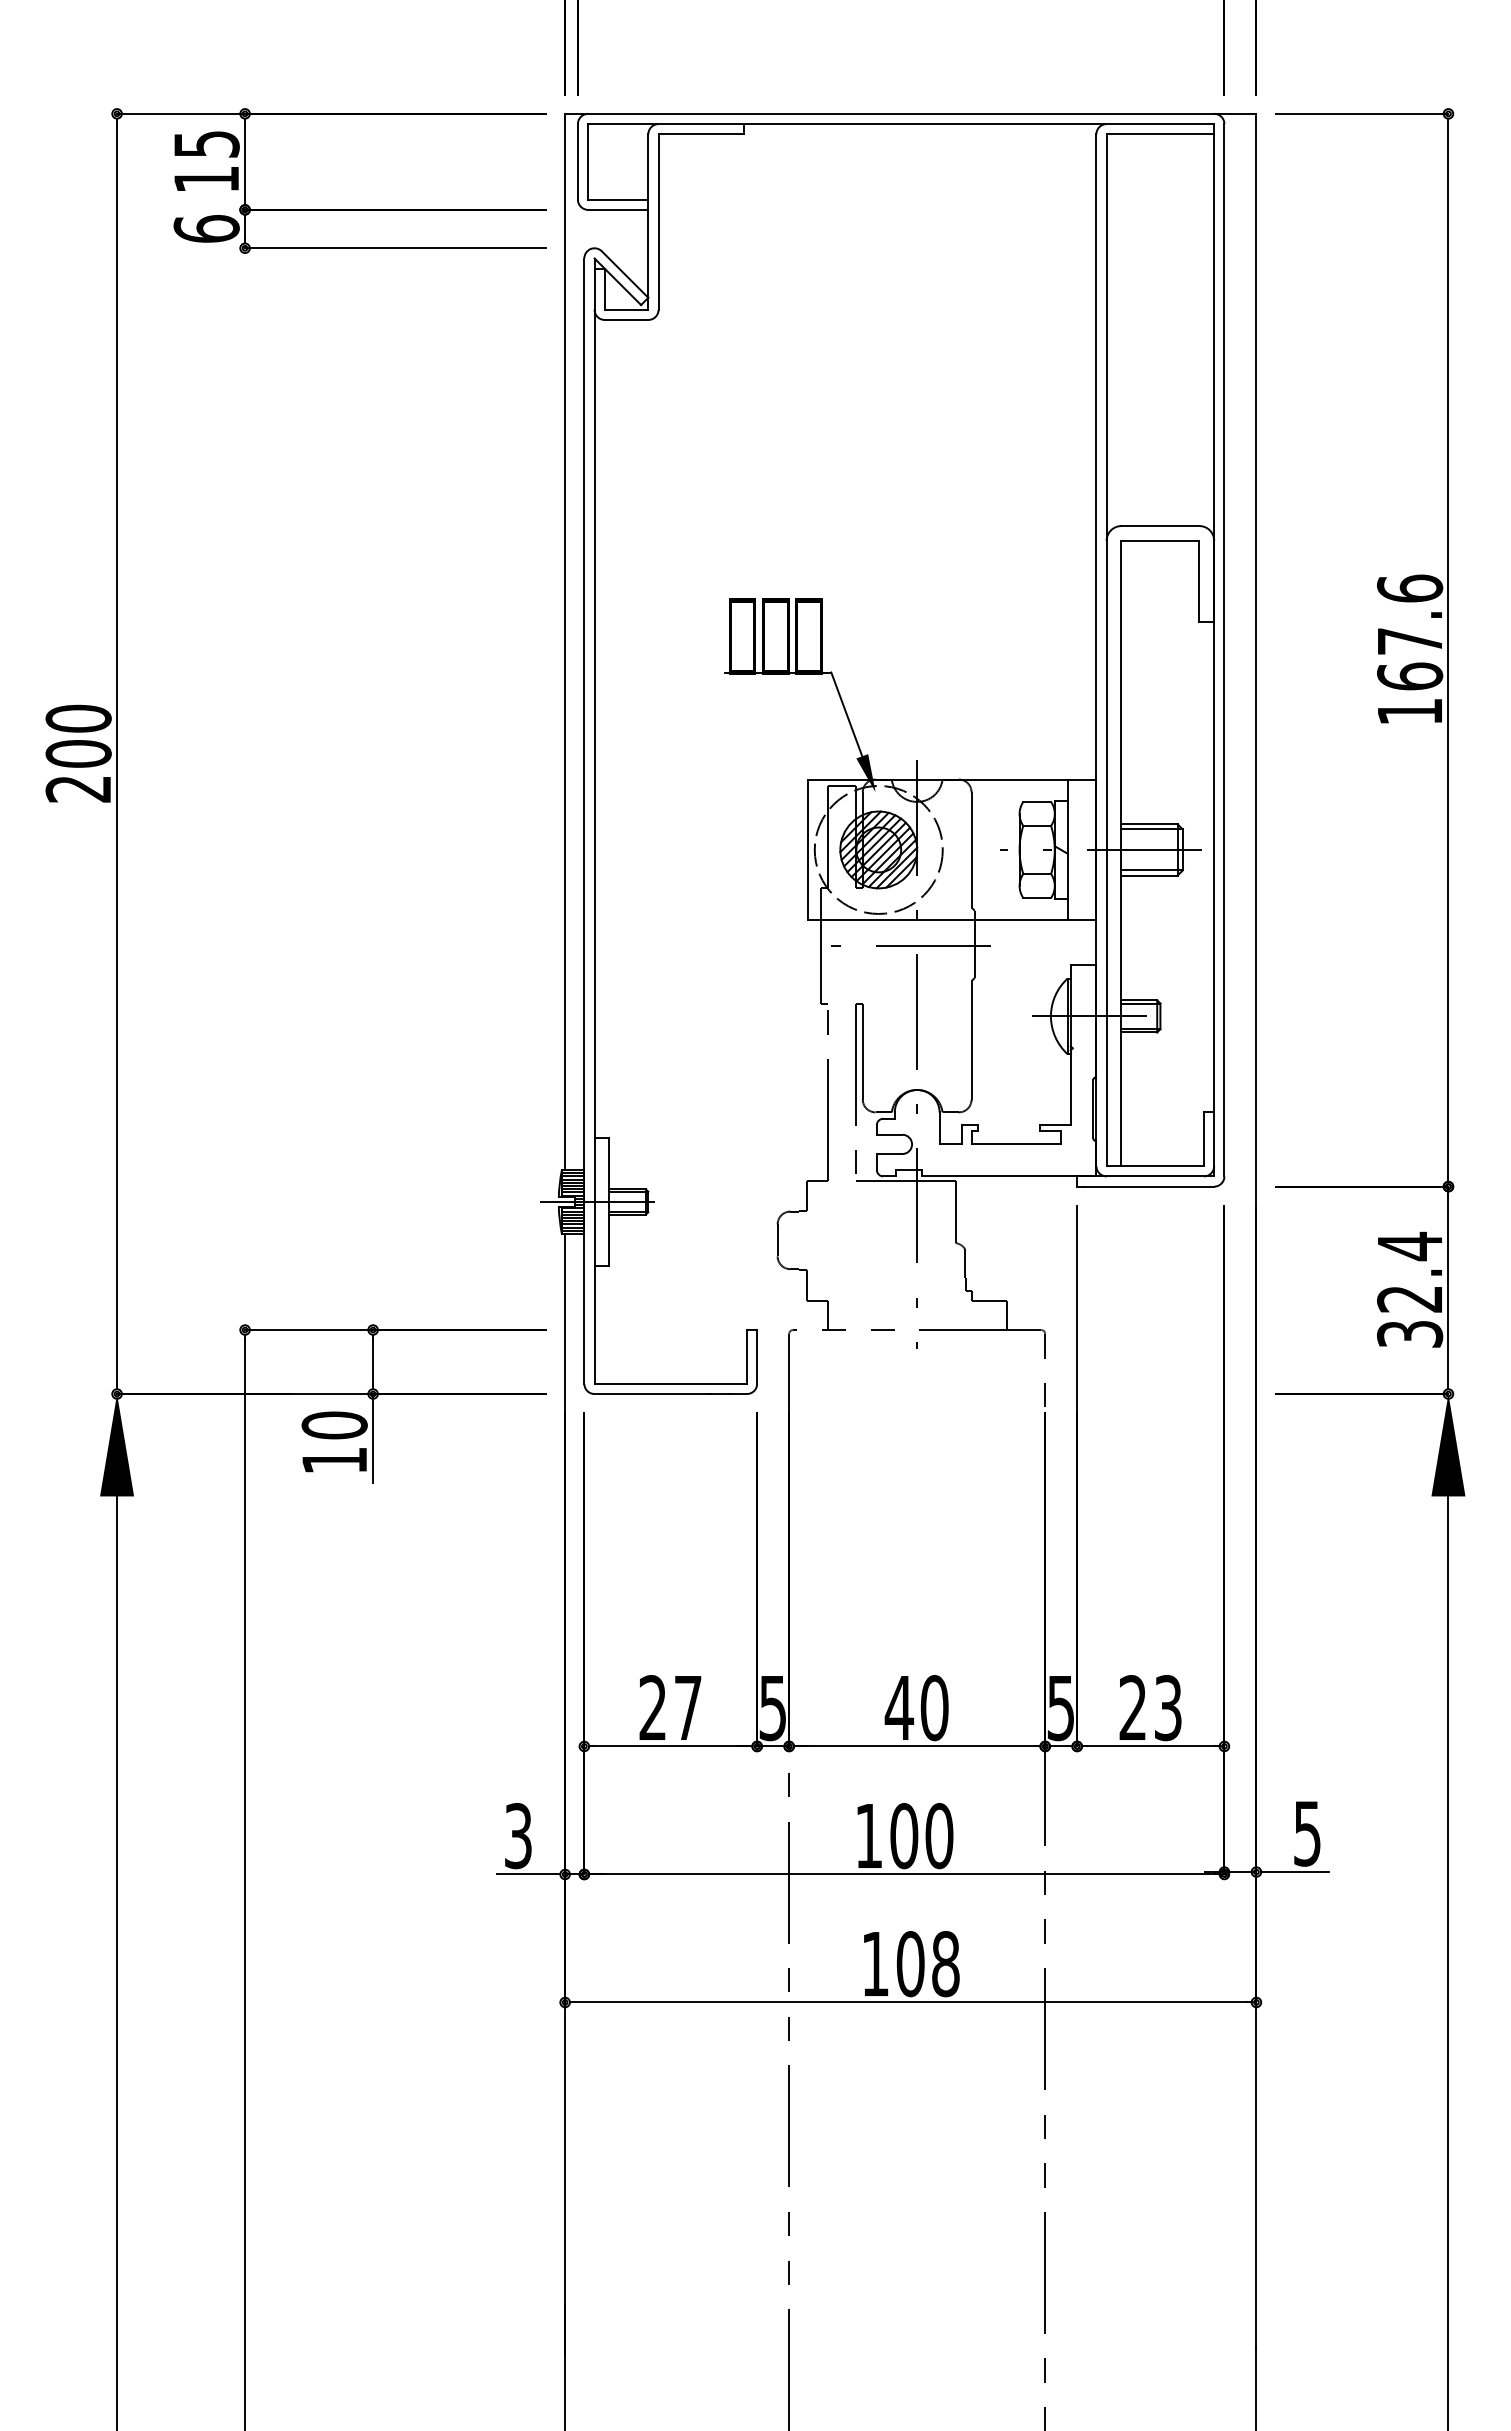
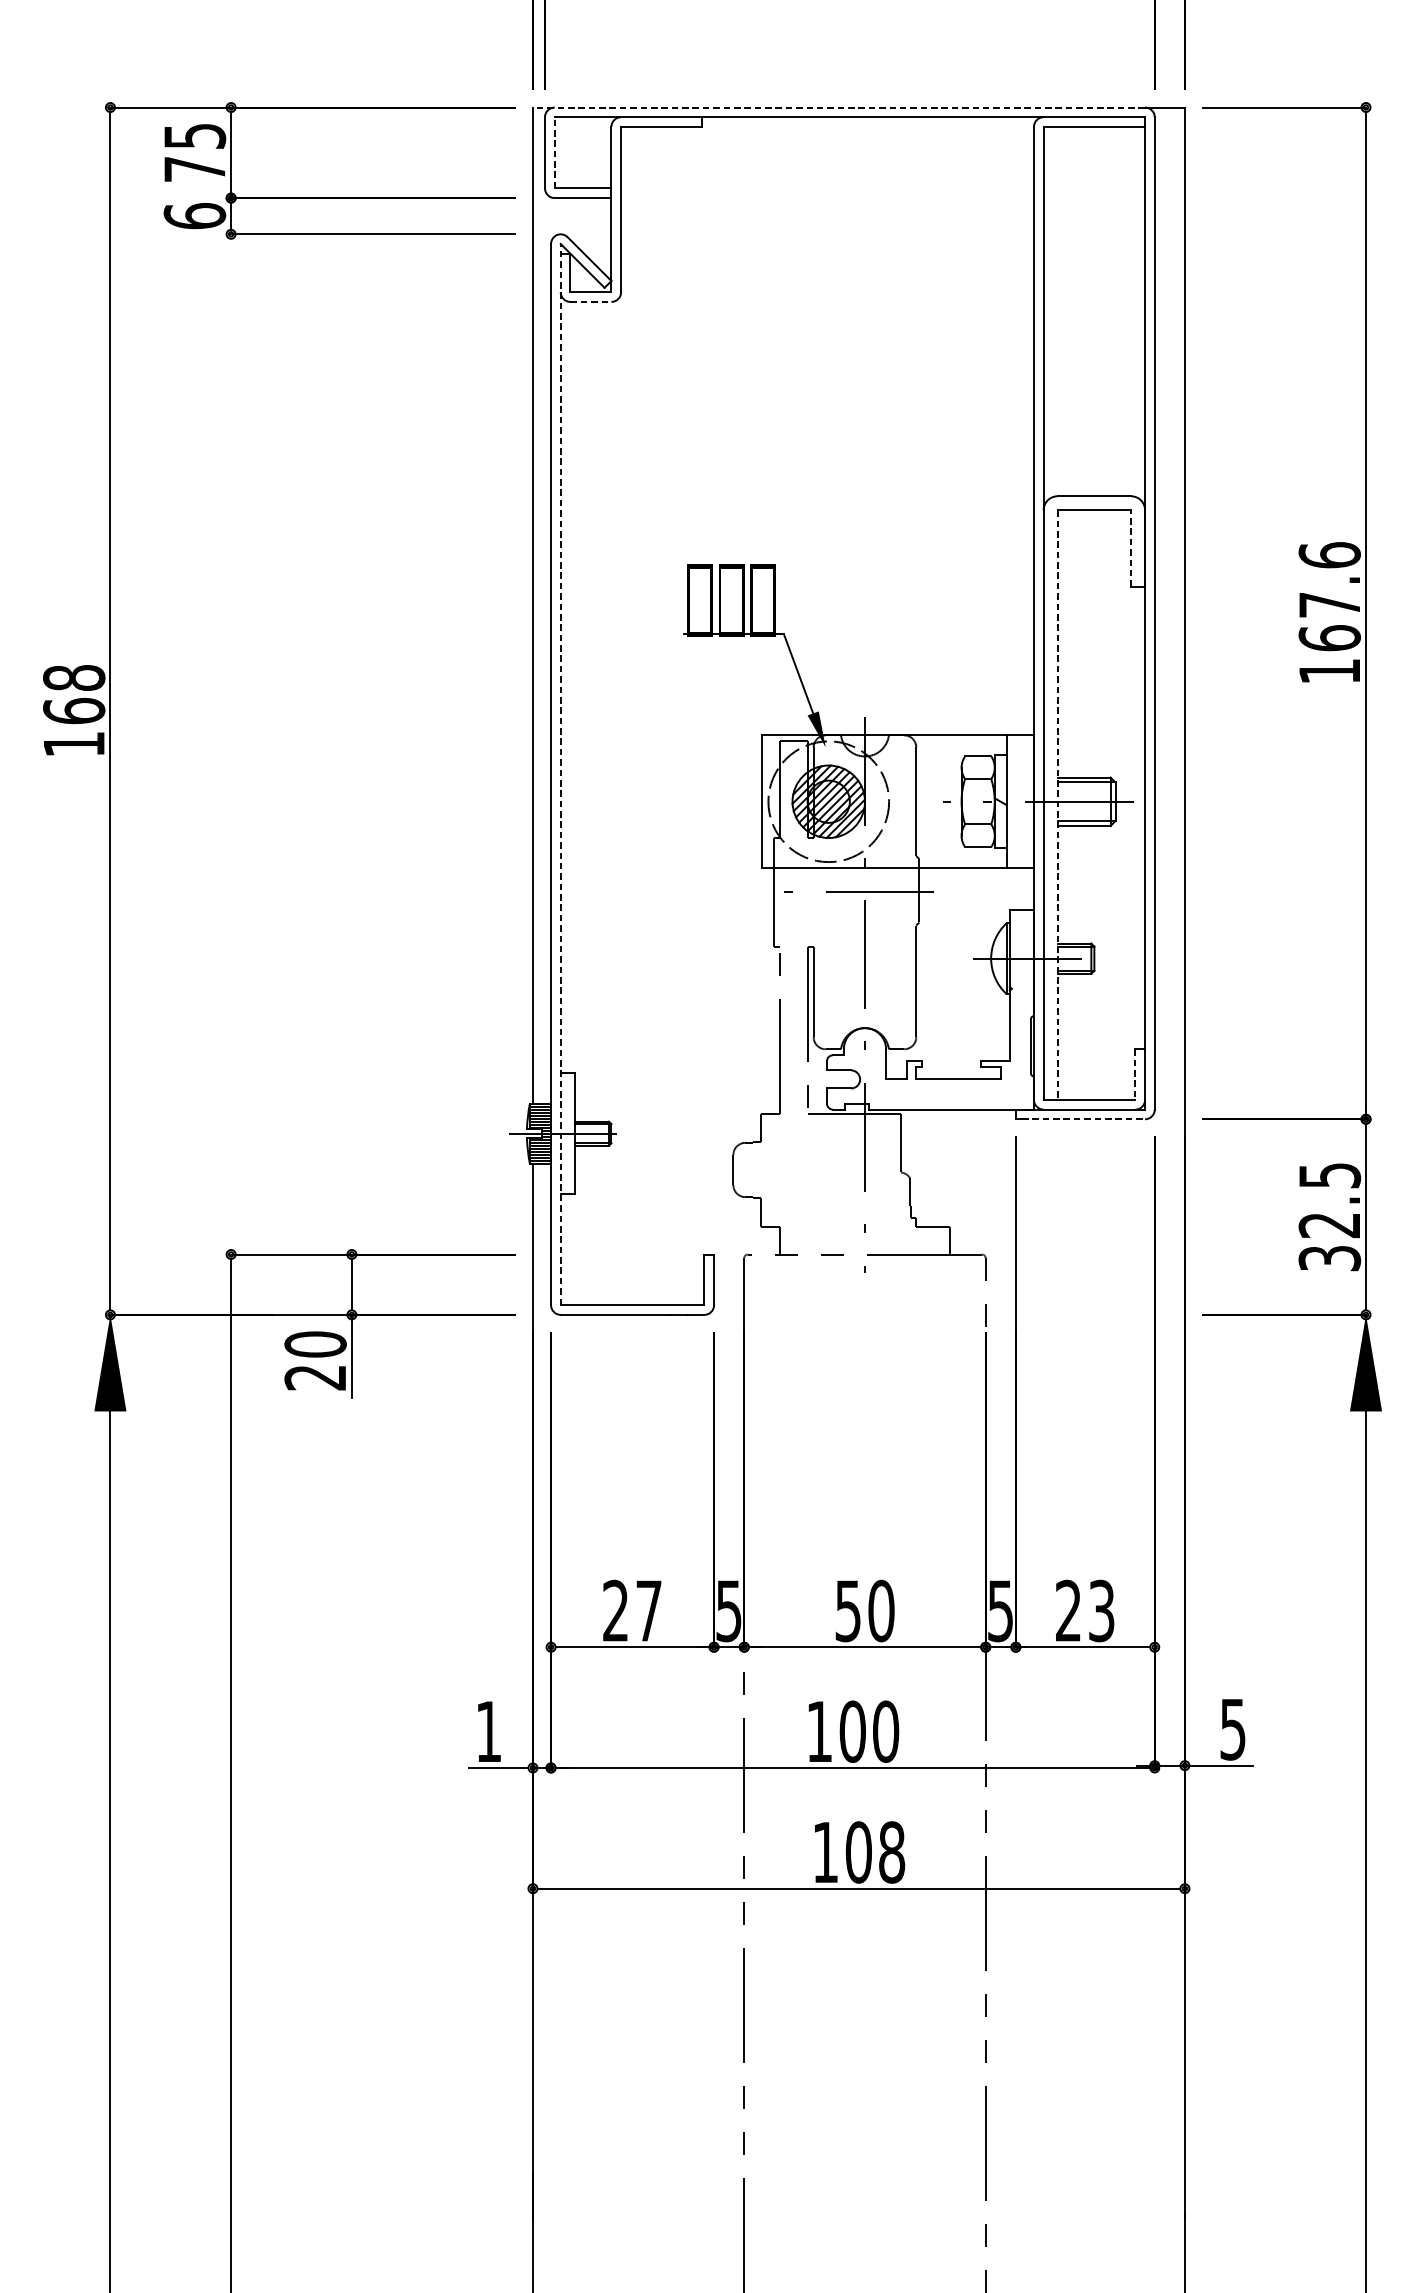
line: (889, 113) -> (838, 107), solid -> dashed
line: (588, 161) -> (555, 152), solid -> dashed
text: (206, 179) -> (194, 169), 15 -> 75
line: (626, 319) -> (590, 301), solid -> dashed
line: (1199, 581) -> (1131, 548), solid -> dashed
text: (78, 753) -> (74, 710), 200 -> 168
line: (594, 821) -> (560, 774), solid -> dashed
line: (1121, 853) -> (1057, 805), solid -> dashed
line: (1203, 1139) -> (1135, 1074), solid -> dashed
line: (1149, 1186) -> (1084, 1119), solid -> dashed
text: (1410, 1246) -> (1330, 1175), 32.4 -> 32.5
text: (333, 1461) -> (314, 1378), 10 -> 20
text: (899, 1708) -> (848, 1611), 40 -> 50
text: (518, 1836) -> (488, 1732), 3 -> 1

